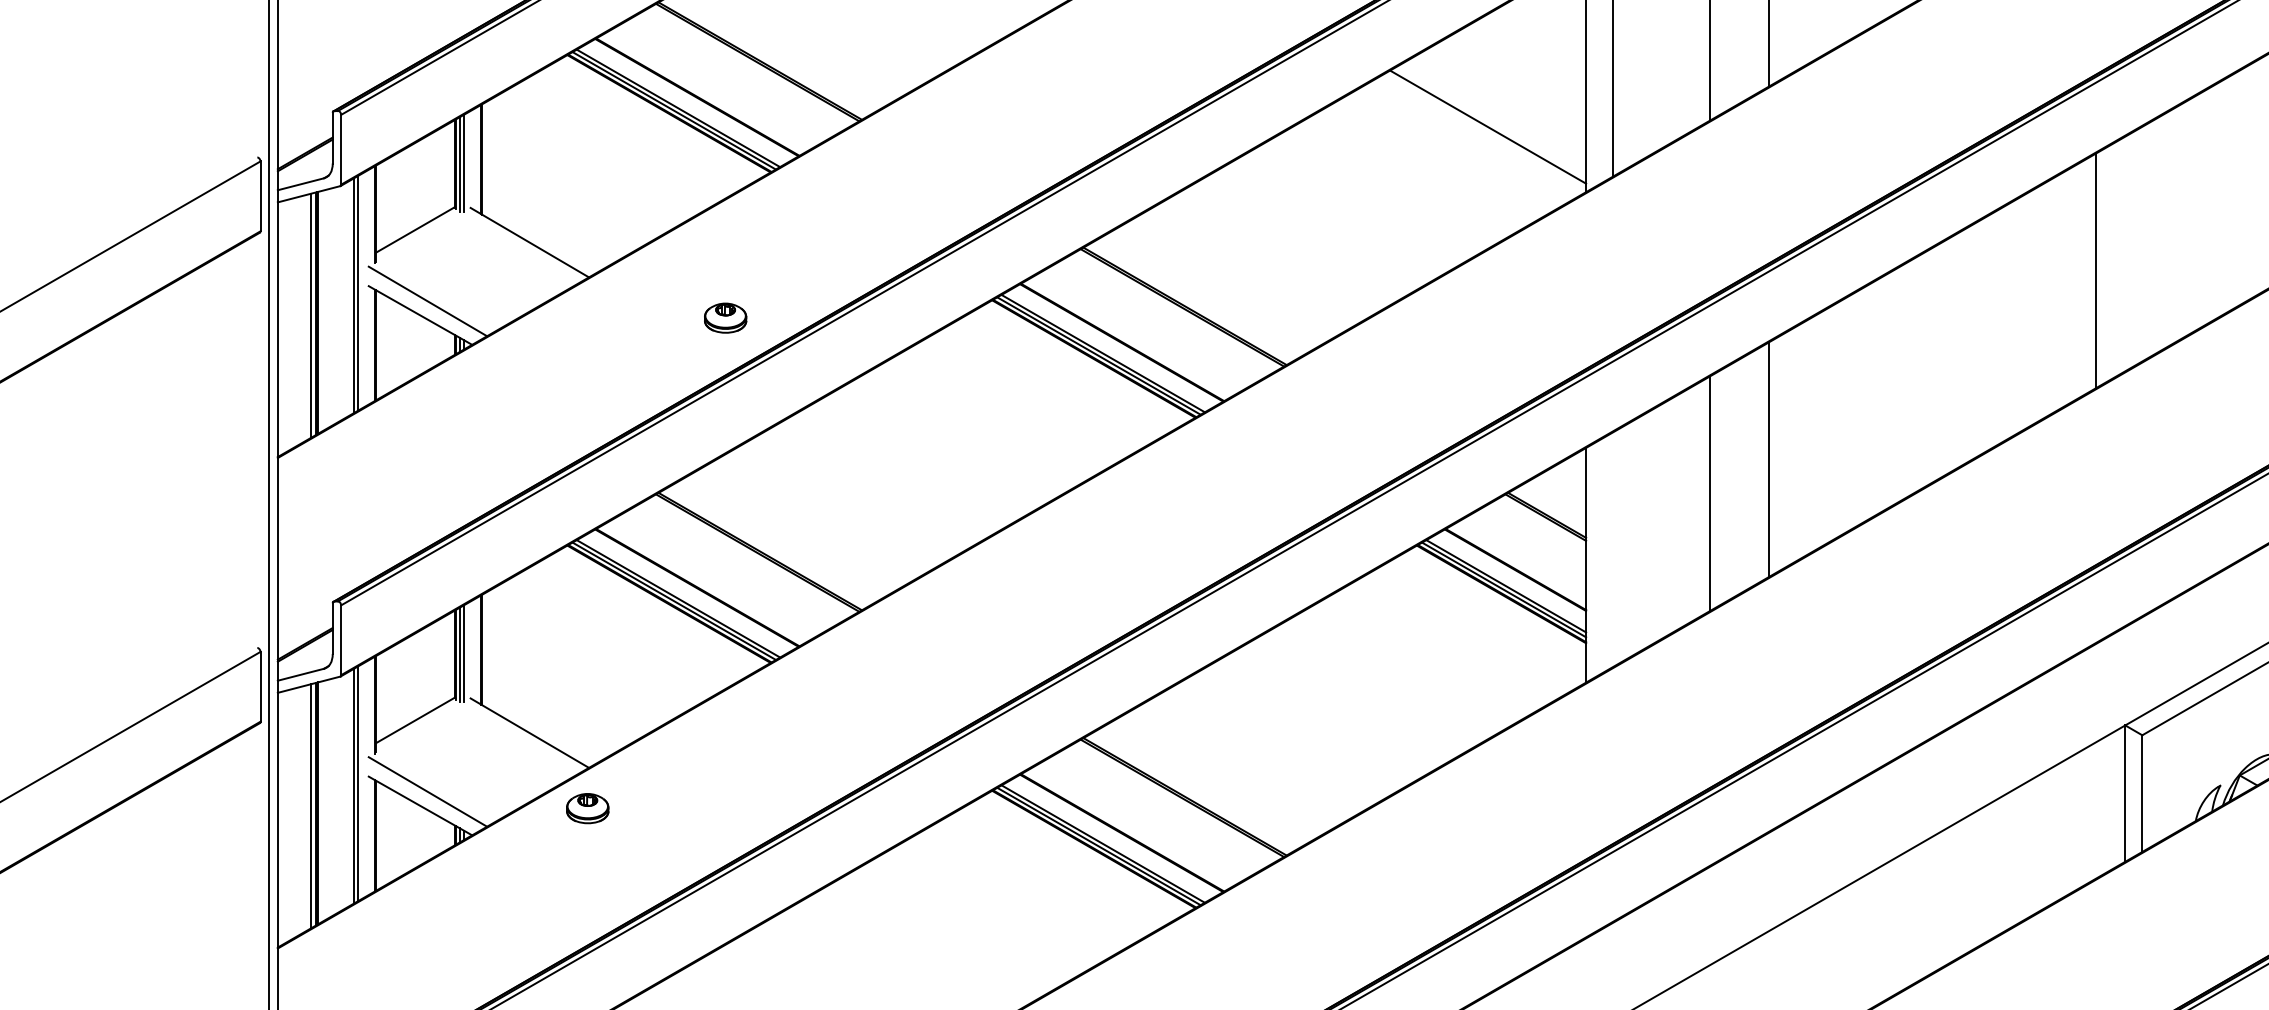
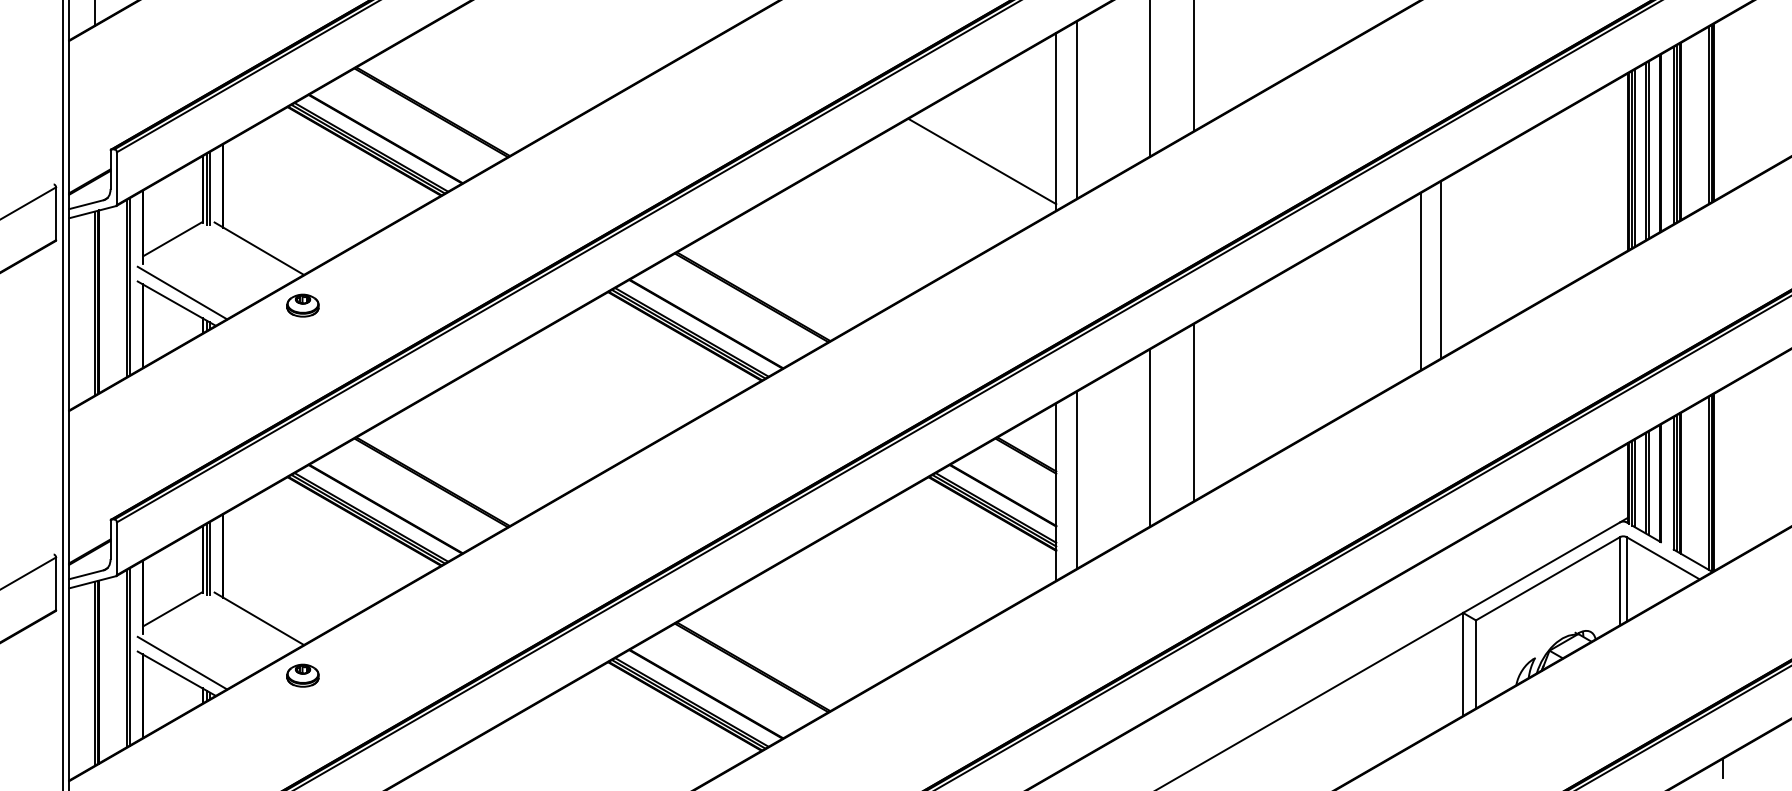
line: (2068, 286) -> (1420, 281), added
part: (724, 317) -> (302, 305), moved
line: (1612, 548) -> (1076, 479), added

